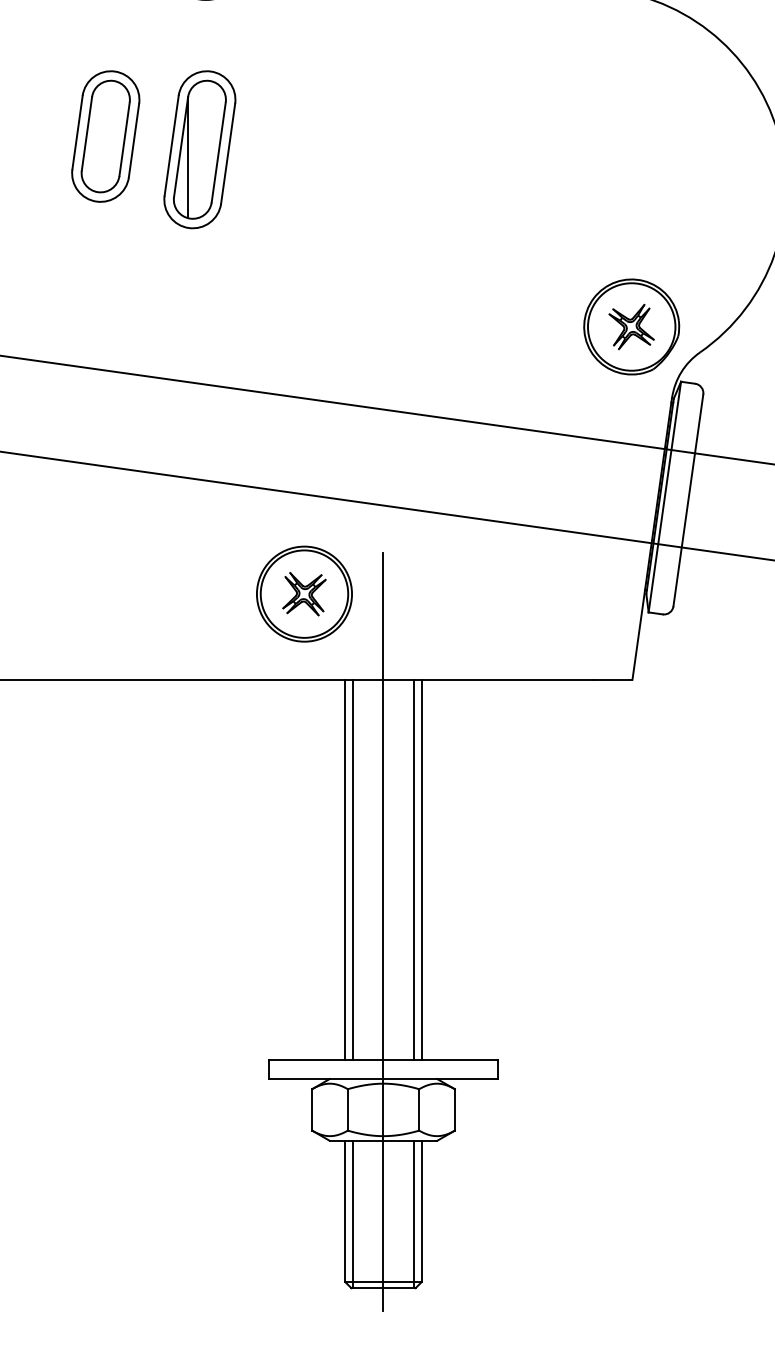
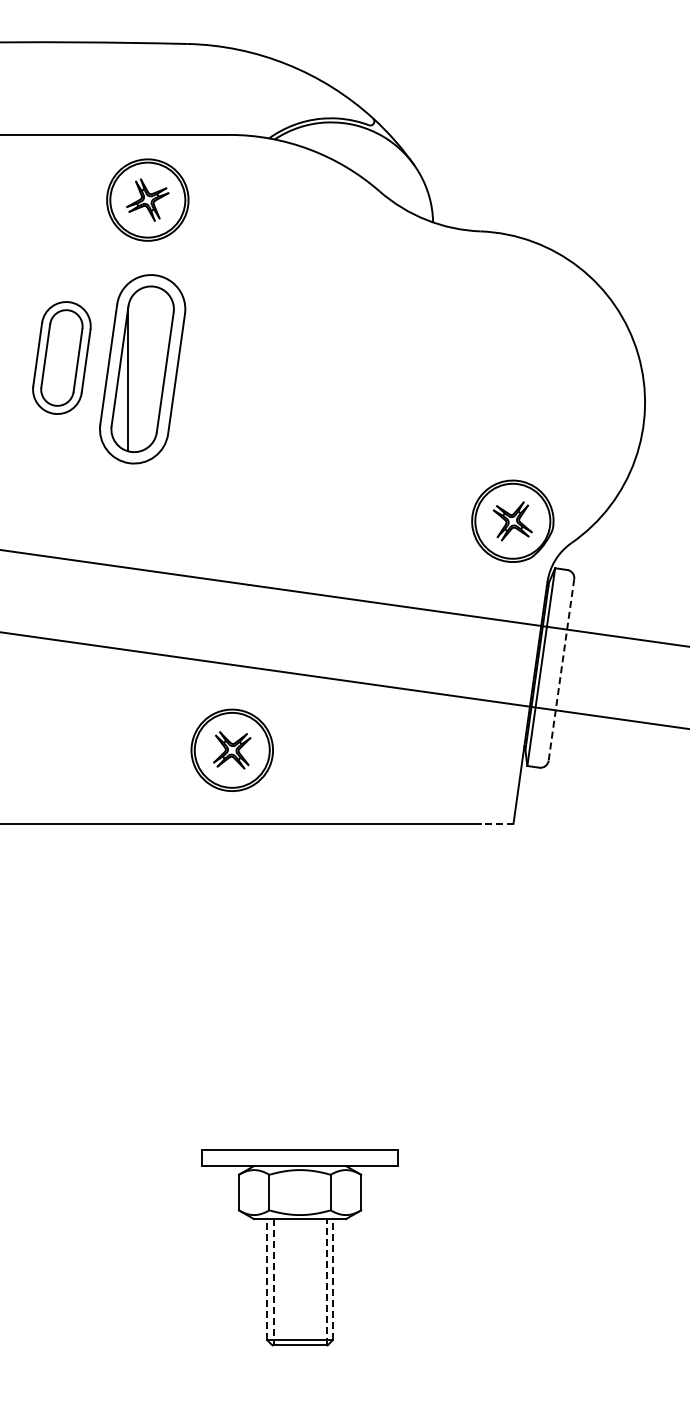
part: (199, 149) -> (142, 369), size x1.4
line: (688, 499) -> (561, 669), solid -> dashed
line: (612, 679) -> (496, 823), solid -> dashed
line: (345, 869) -> (267, 986), removed
line: (352, 869) -> (273, 986), removed
line: (414, 869) -> (326, 986), removed
line: (421, 869) -> (332, 986), removed
line: (384, 931) -> (300, 1039), removed
line: (345, 1211) -> (267, 1279), solid -> dashed
line: (421, 1211) -> (332, 1279), solid -> dashed
line: (414, 1213) -> (326, 1281), solid -> dashed
line: (352, 1214) -> (273, 1282), solid -> dashed

